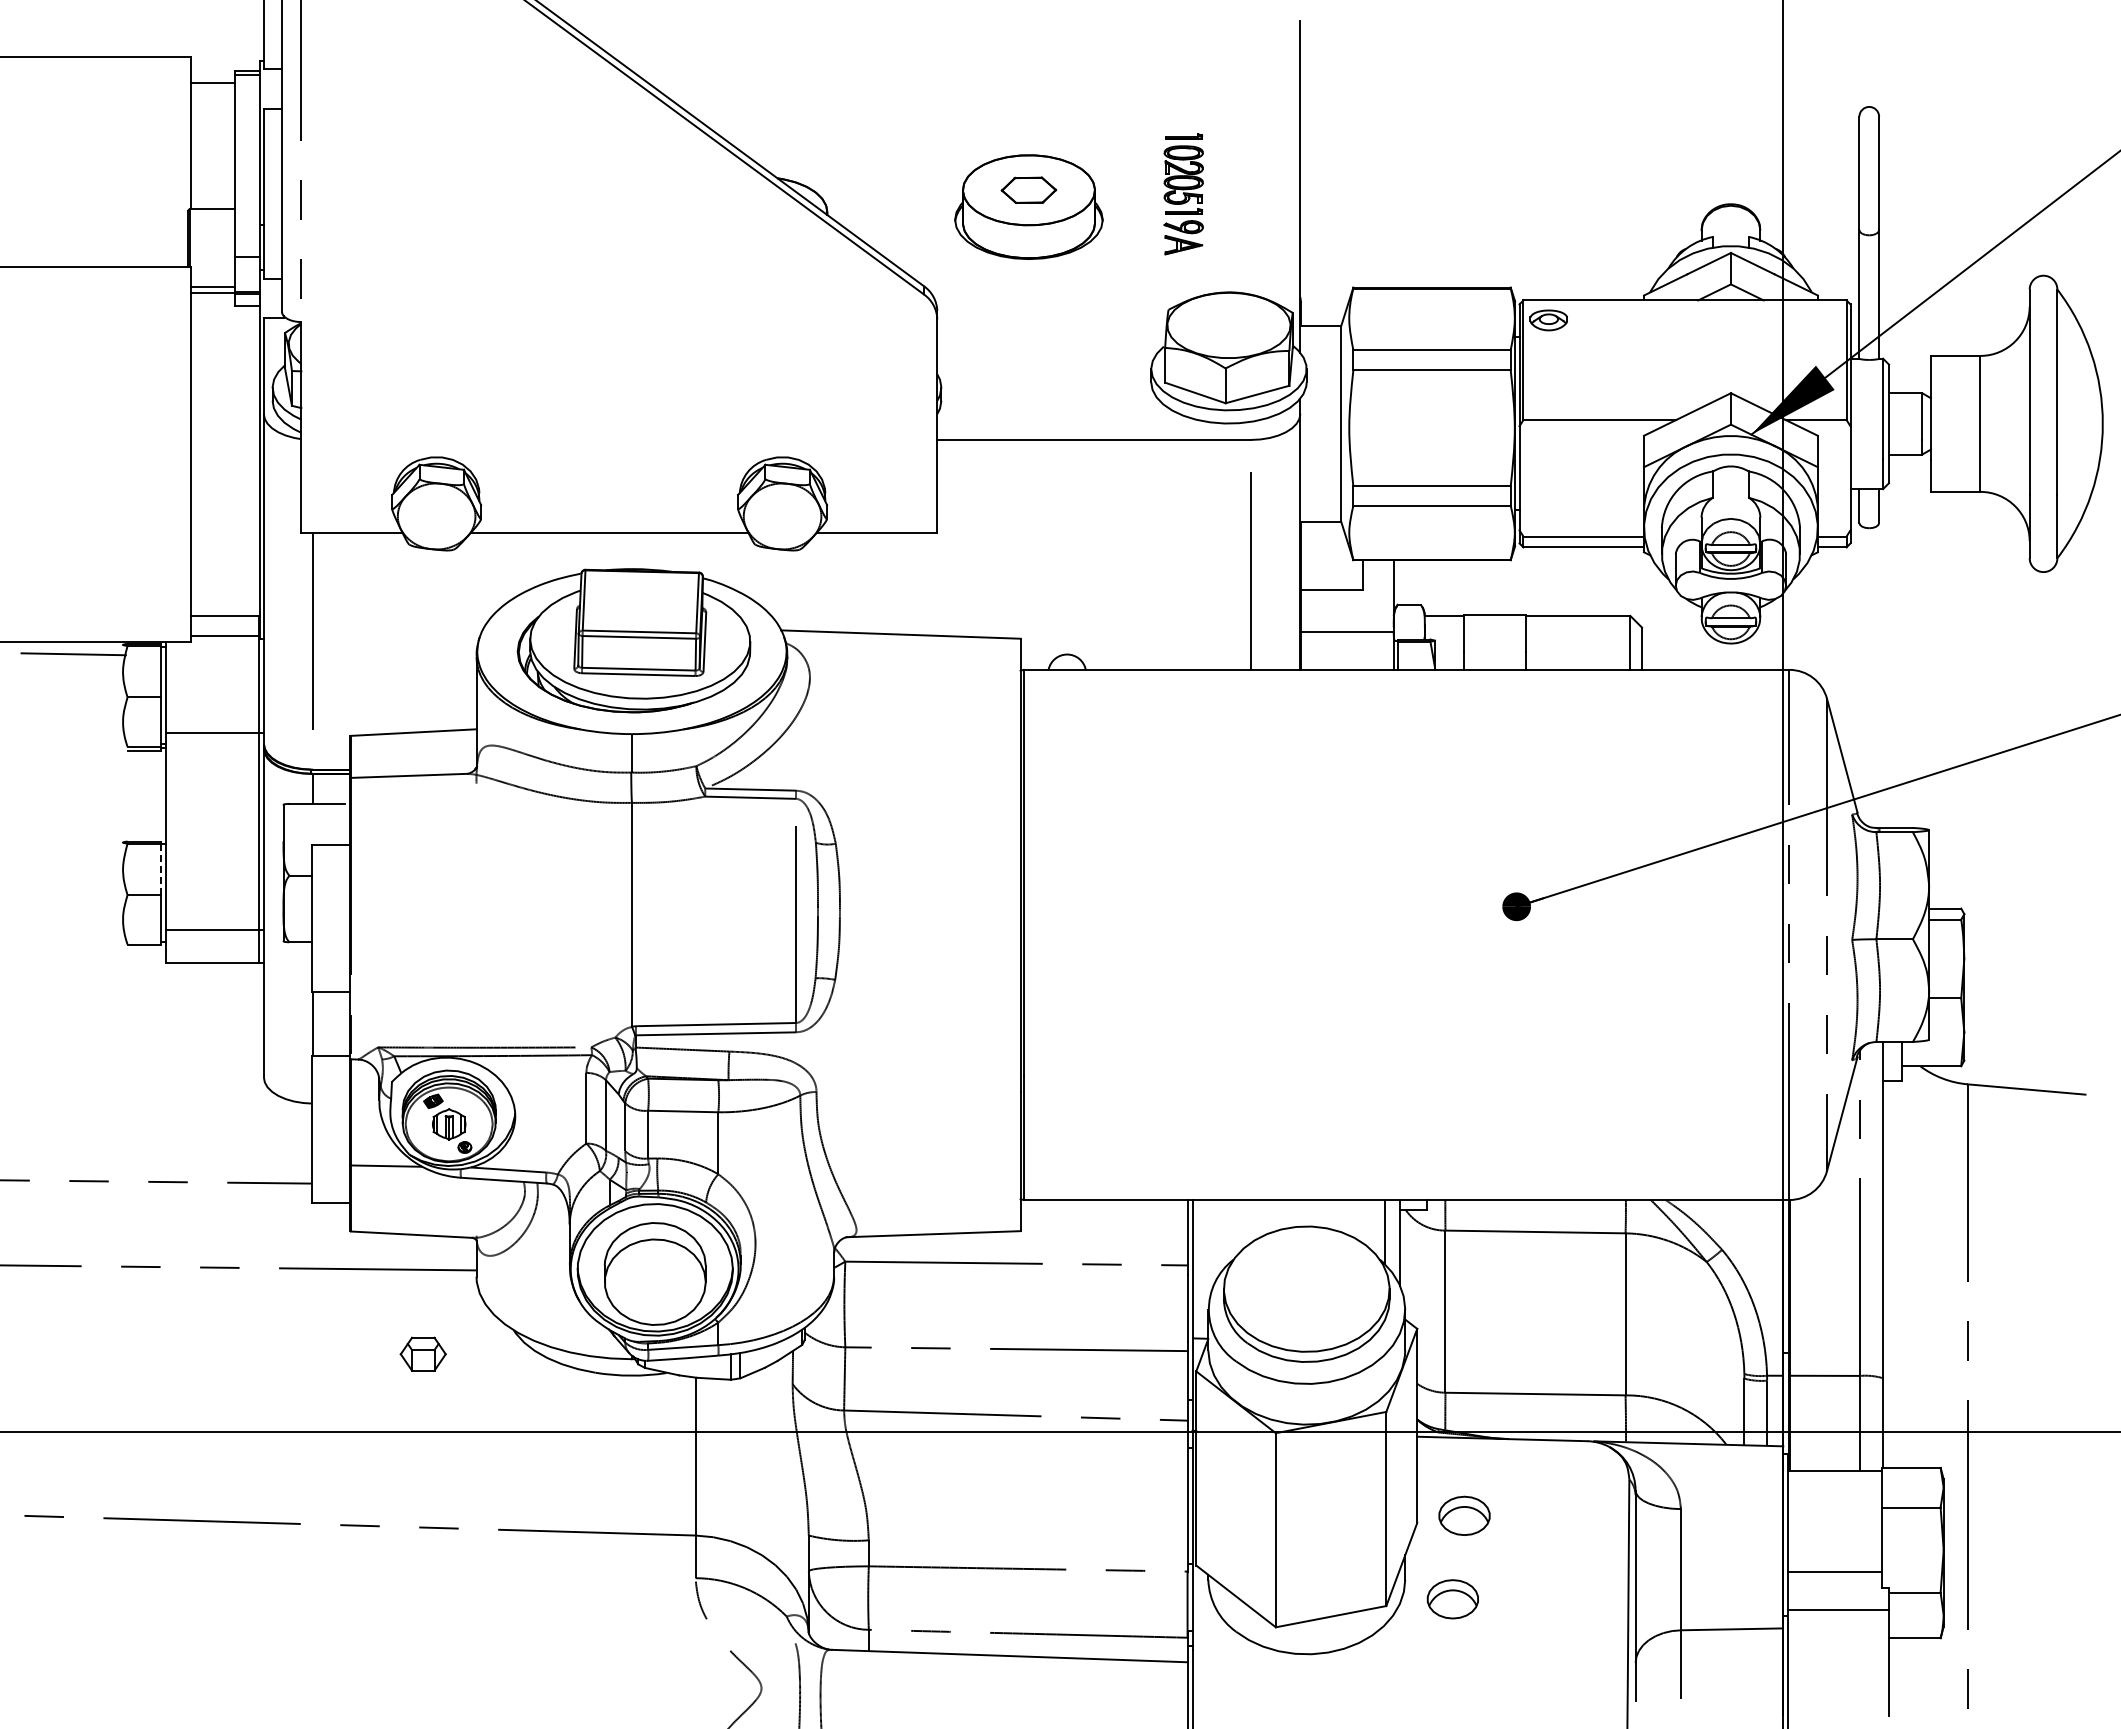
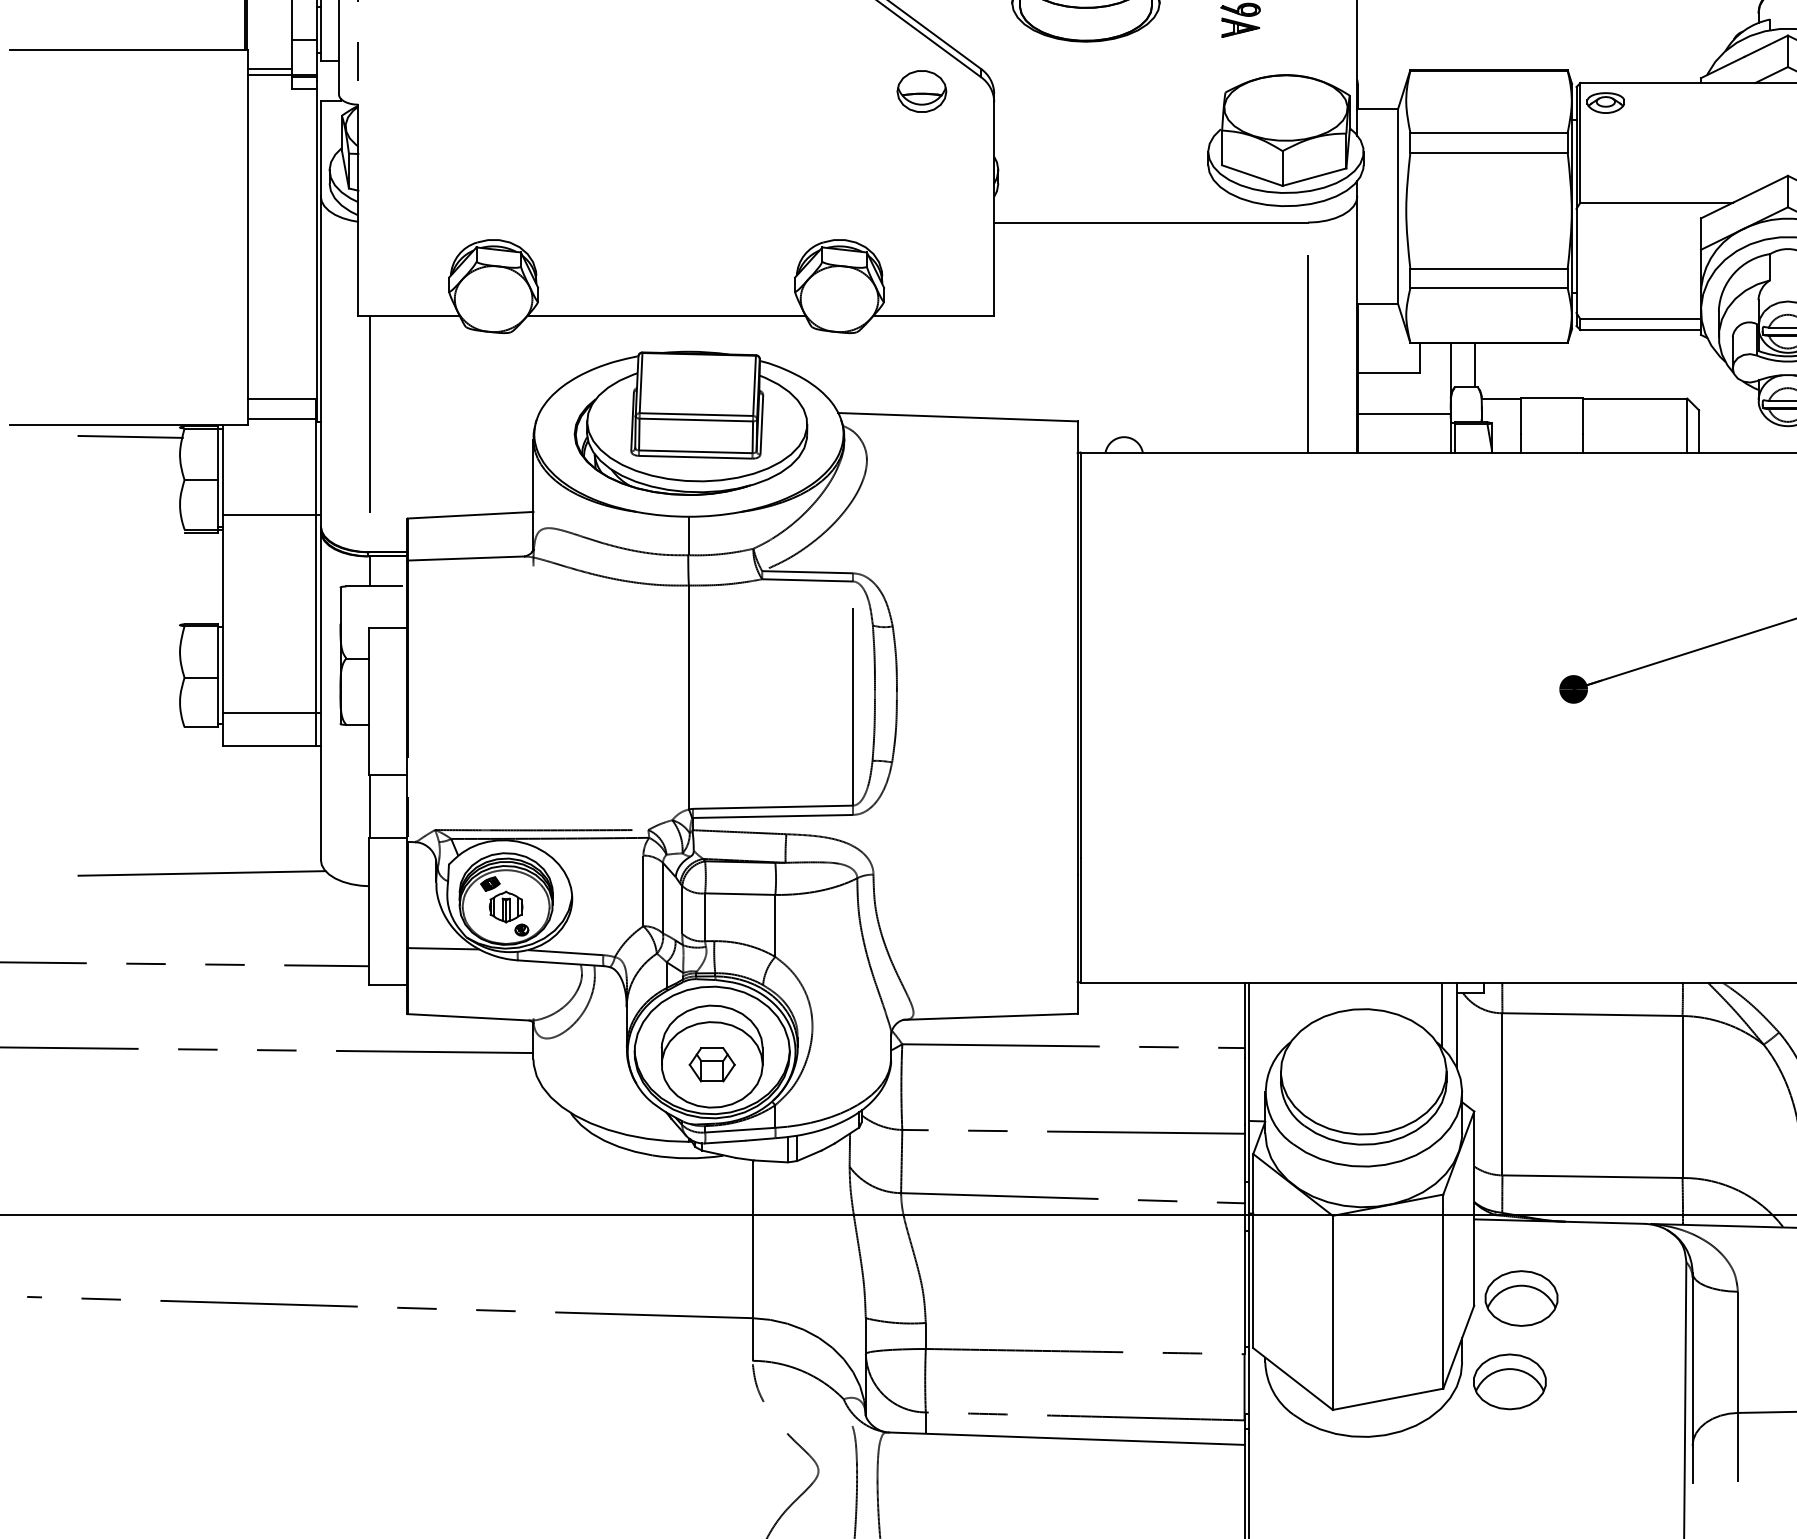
part: (864, 308) -> (921, 91), added
line: (1417, 582) -> (1474, 365), added
line: (161, 869) -> (218, 652), dashed -> solid
line: (144, 1090) -> (201, 873), added
part: (422, 1353) -> (711, 1064), moved
part: (1464, 1515) -> (1521, 1298), size x1.43
part: (1452, 1599) -> (1509, 1382), size x1.43

